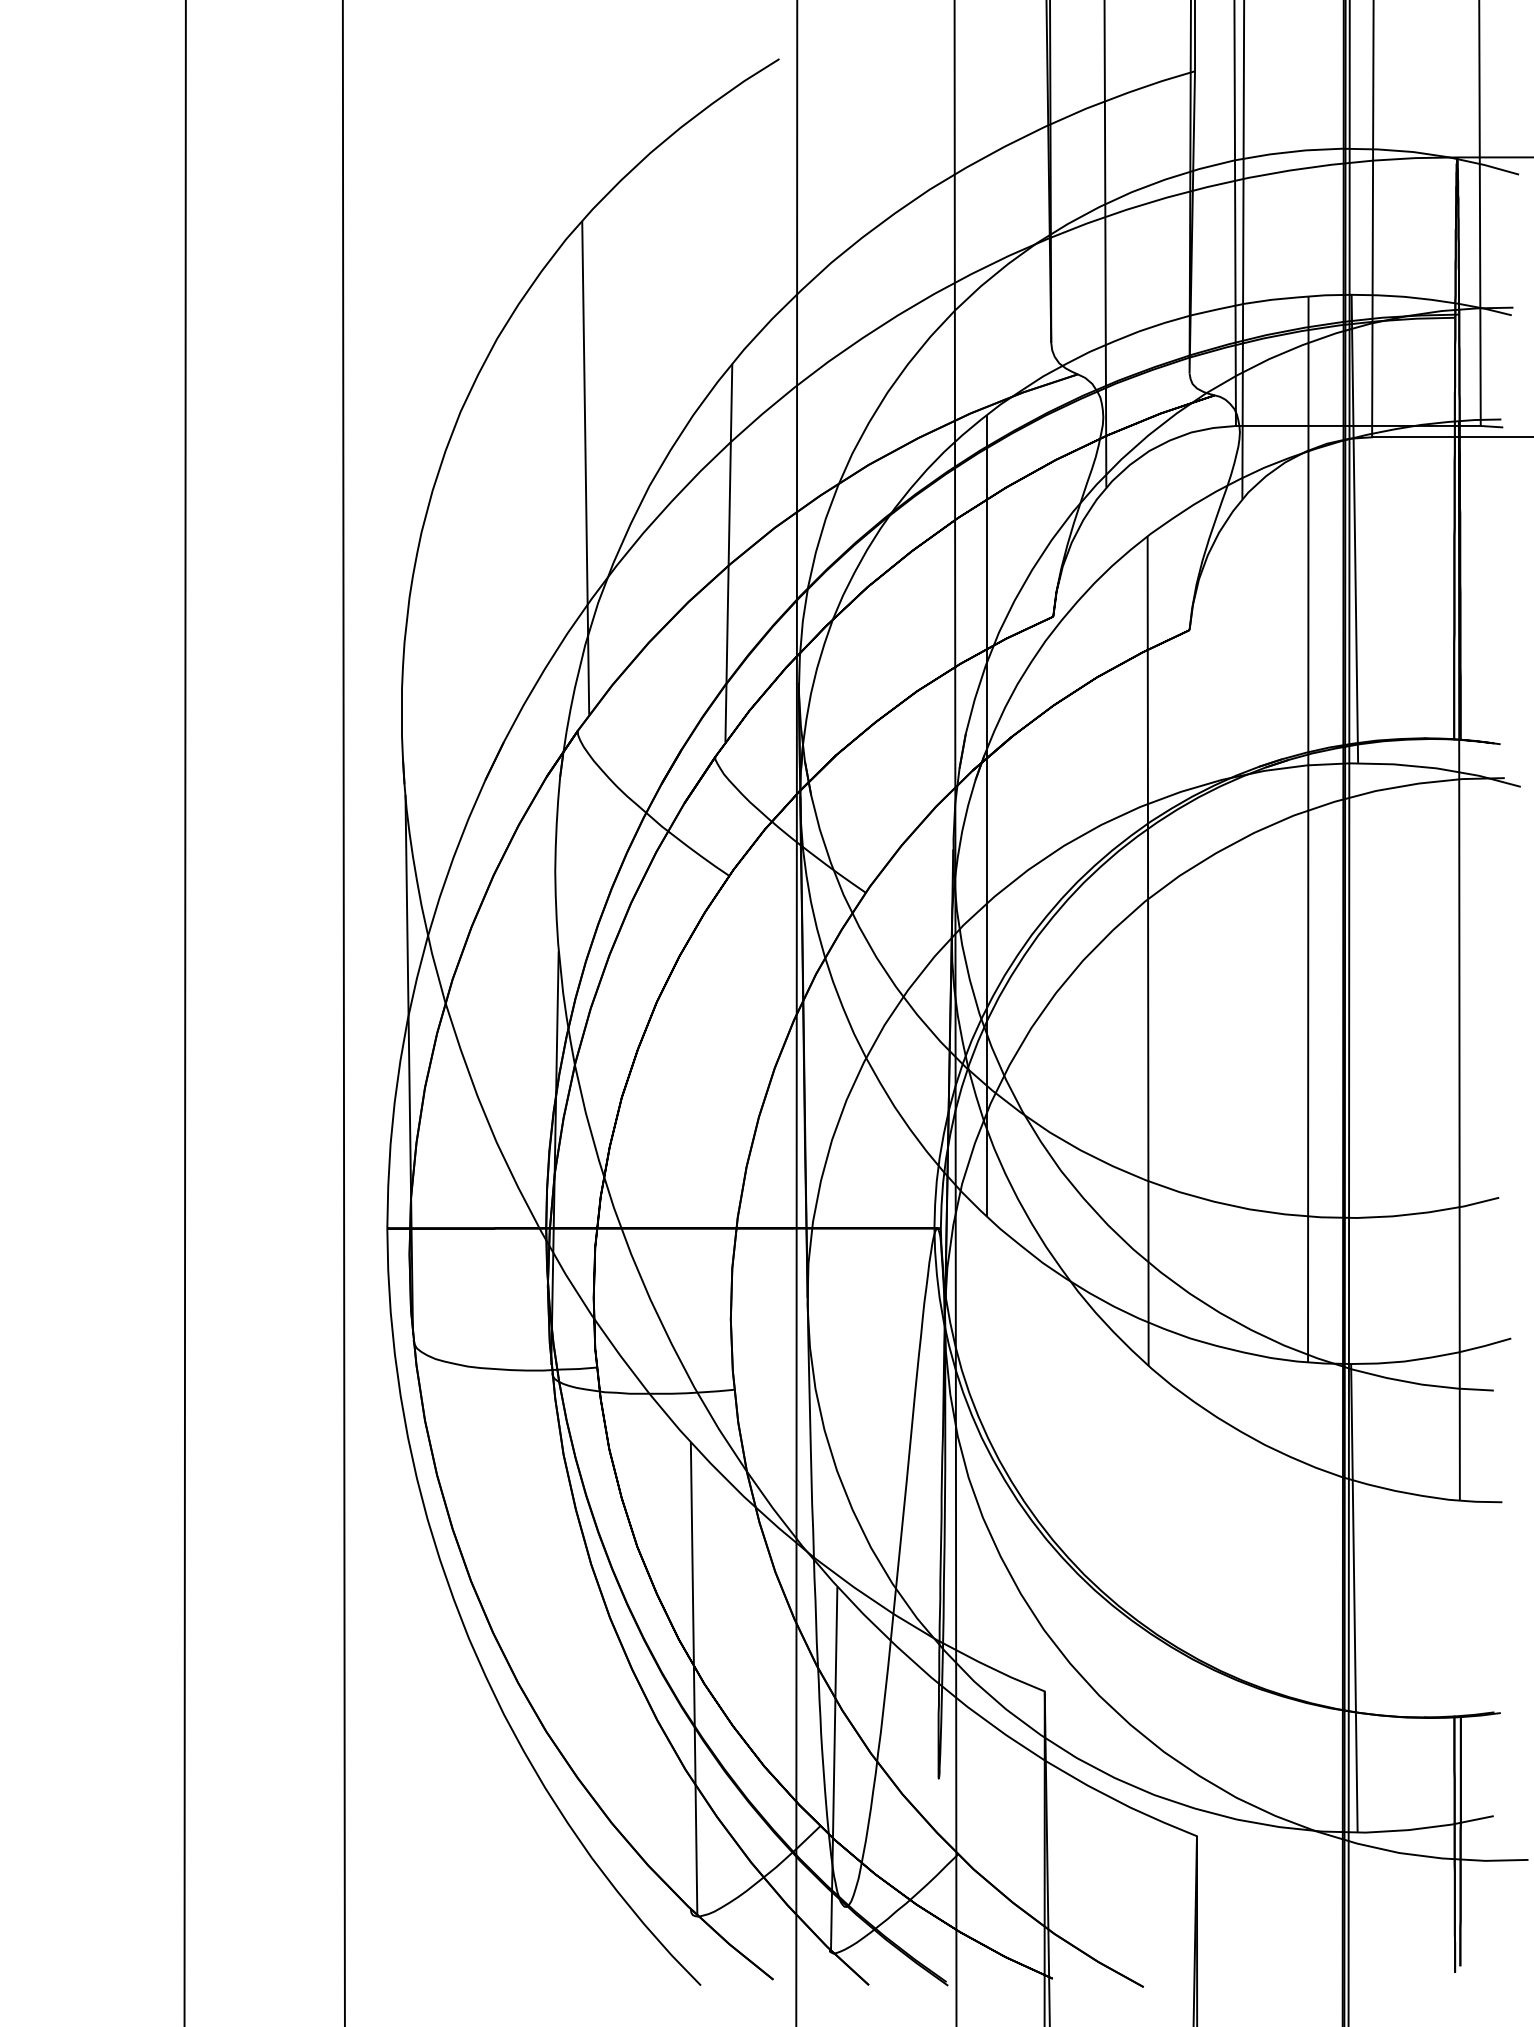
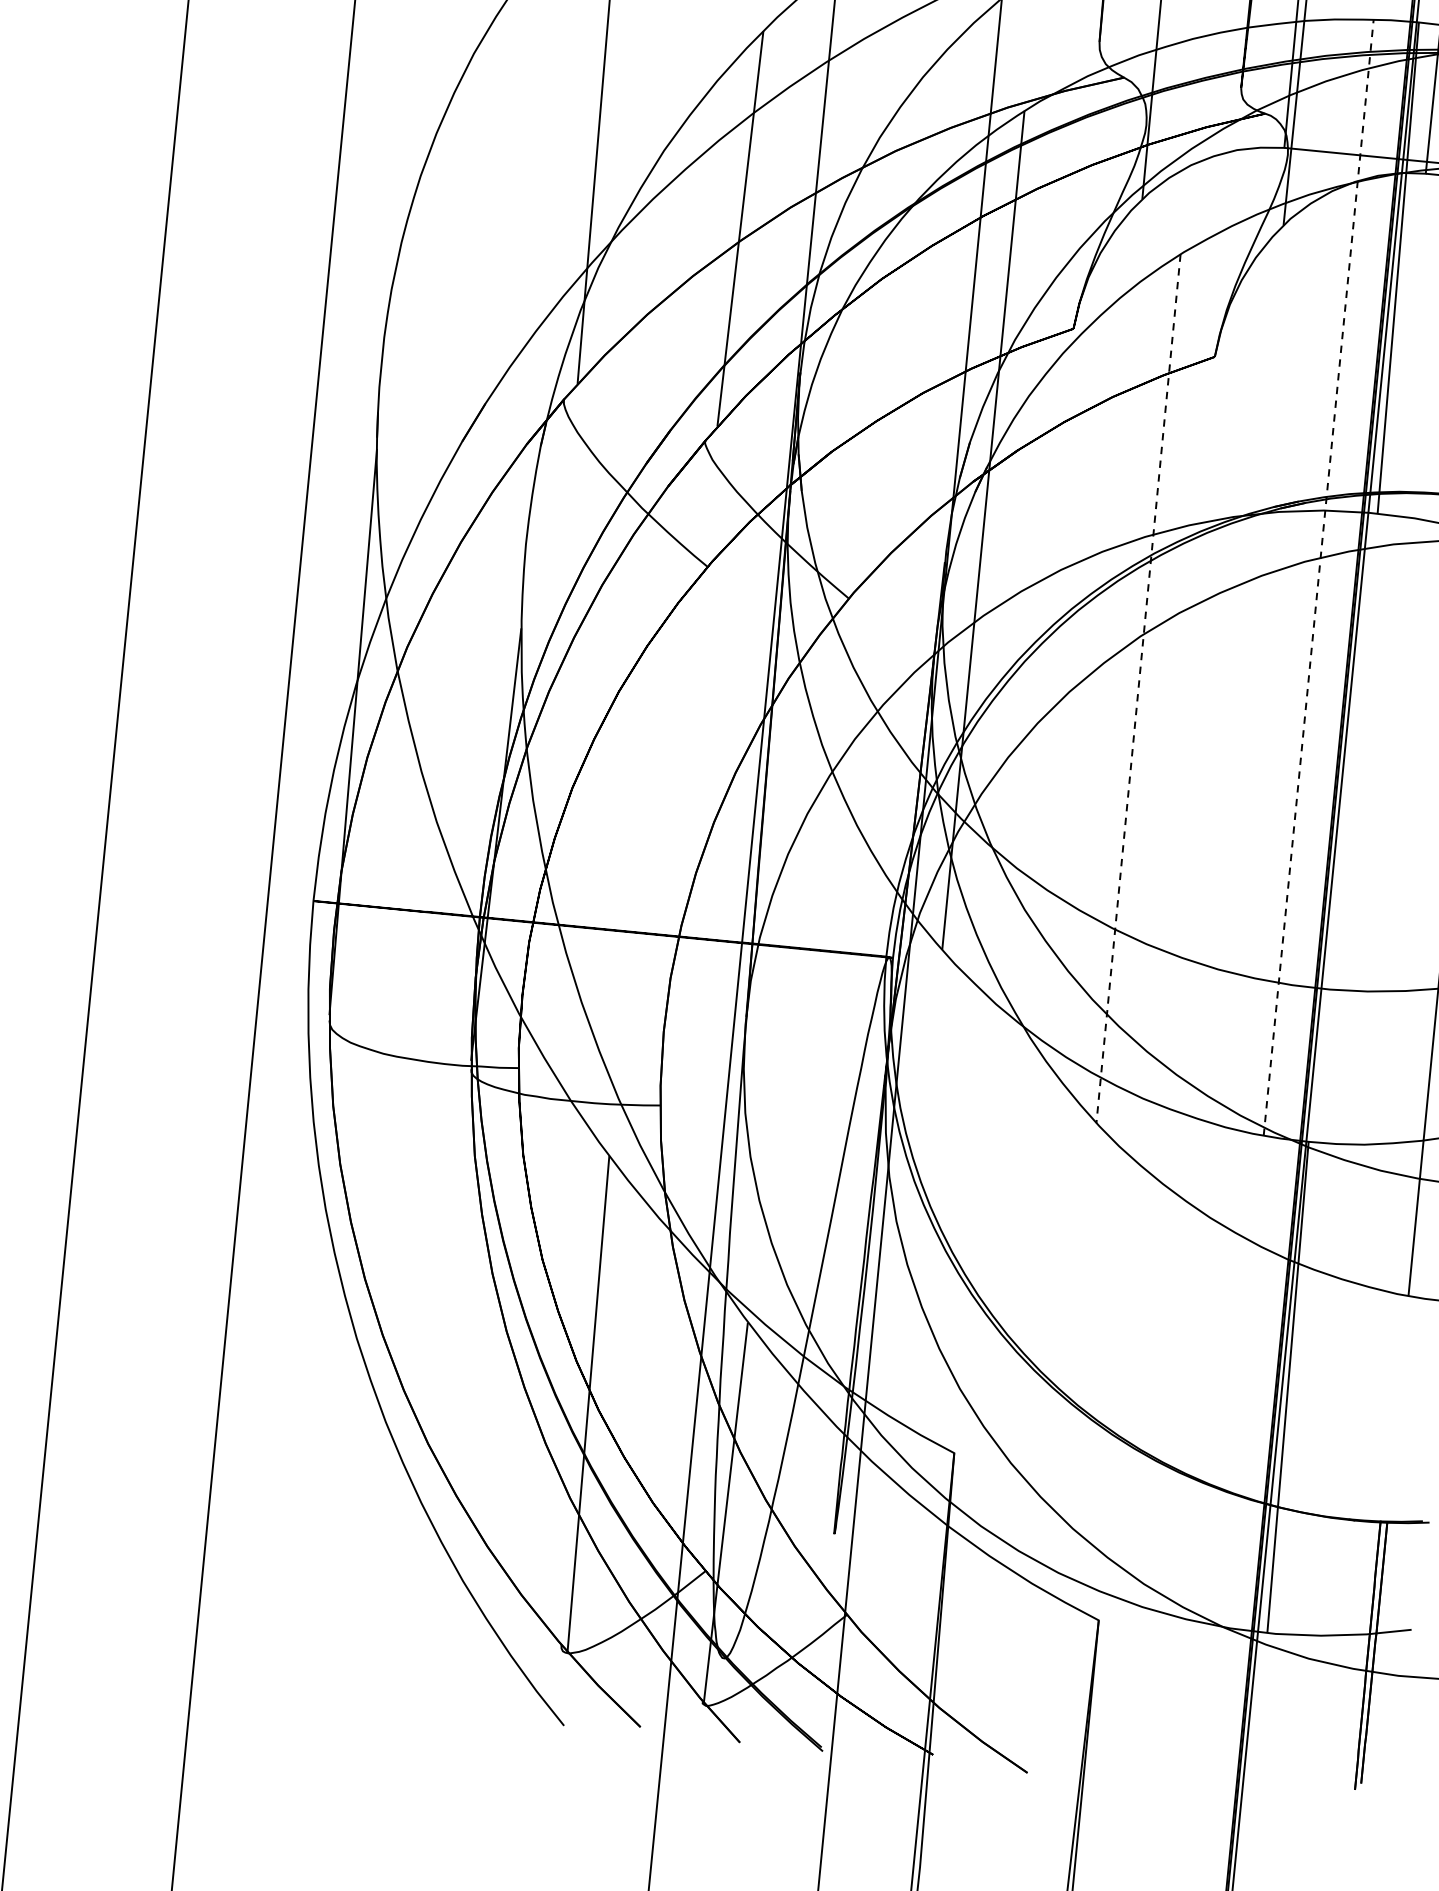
line: (1308, 828) -> (1319, 576), solid -> dashed
line: (1148, 951) -> (1138, 689), solid -> dashed

